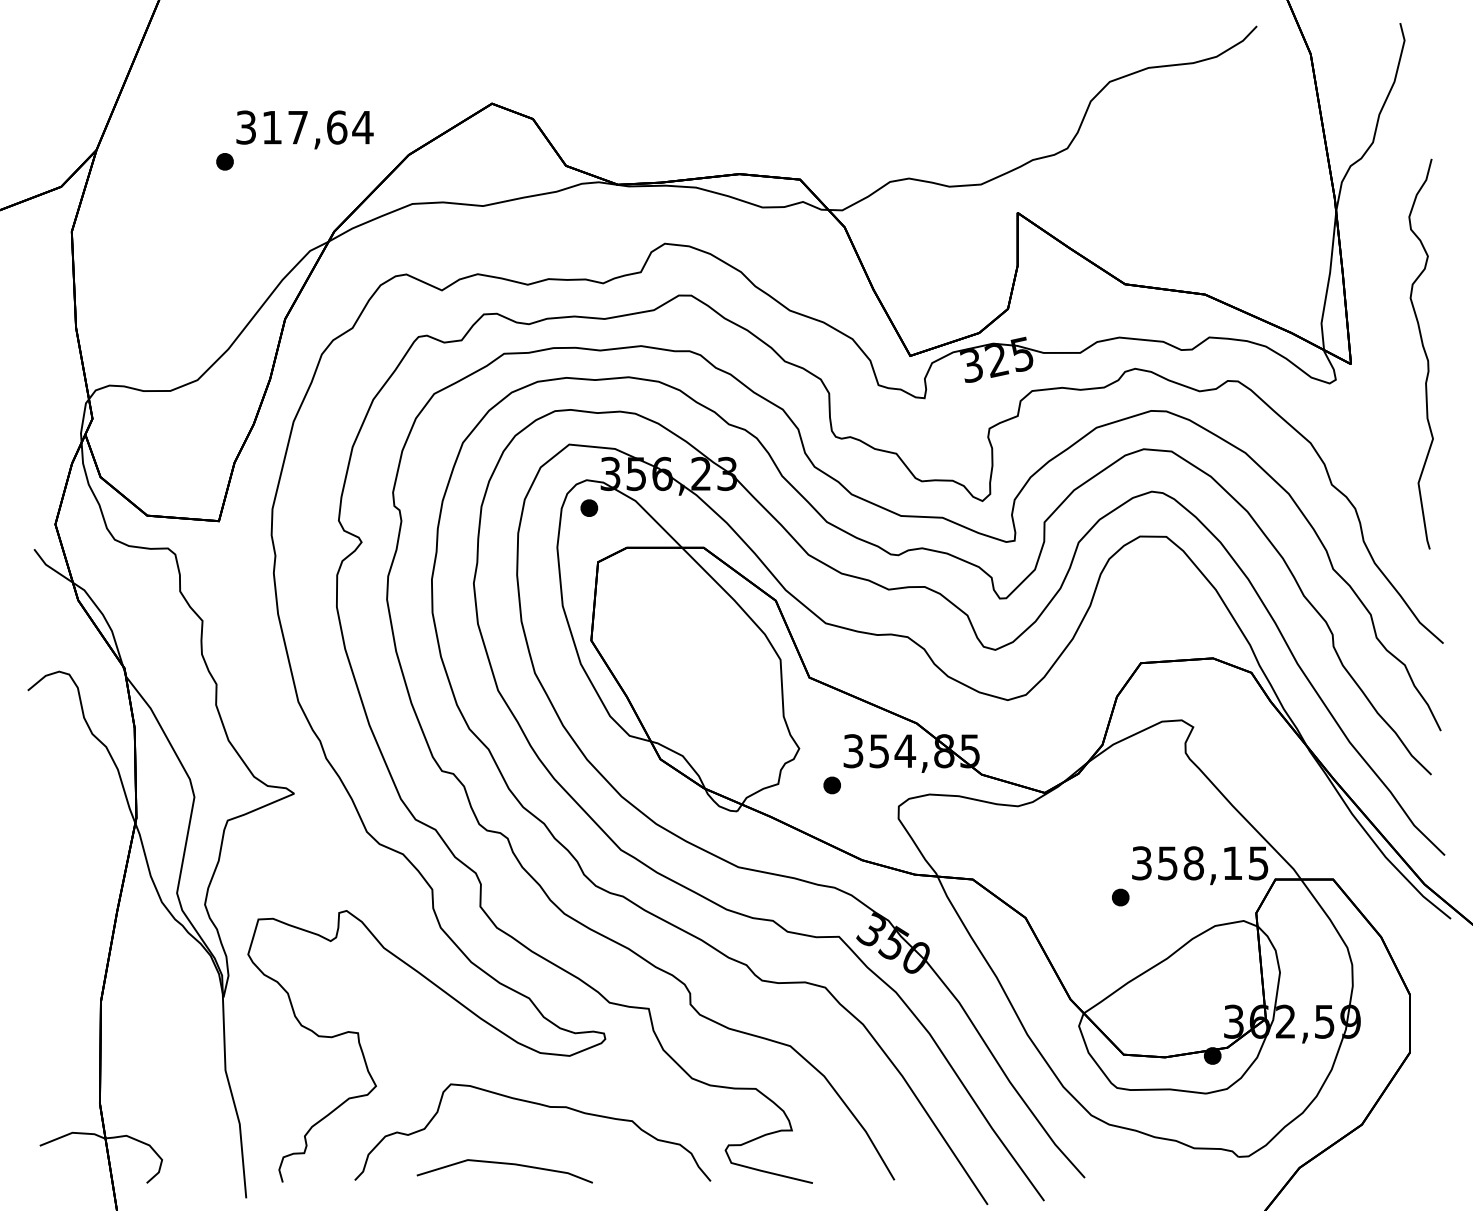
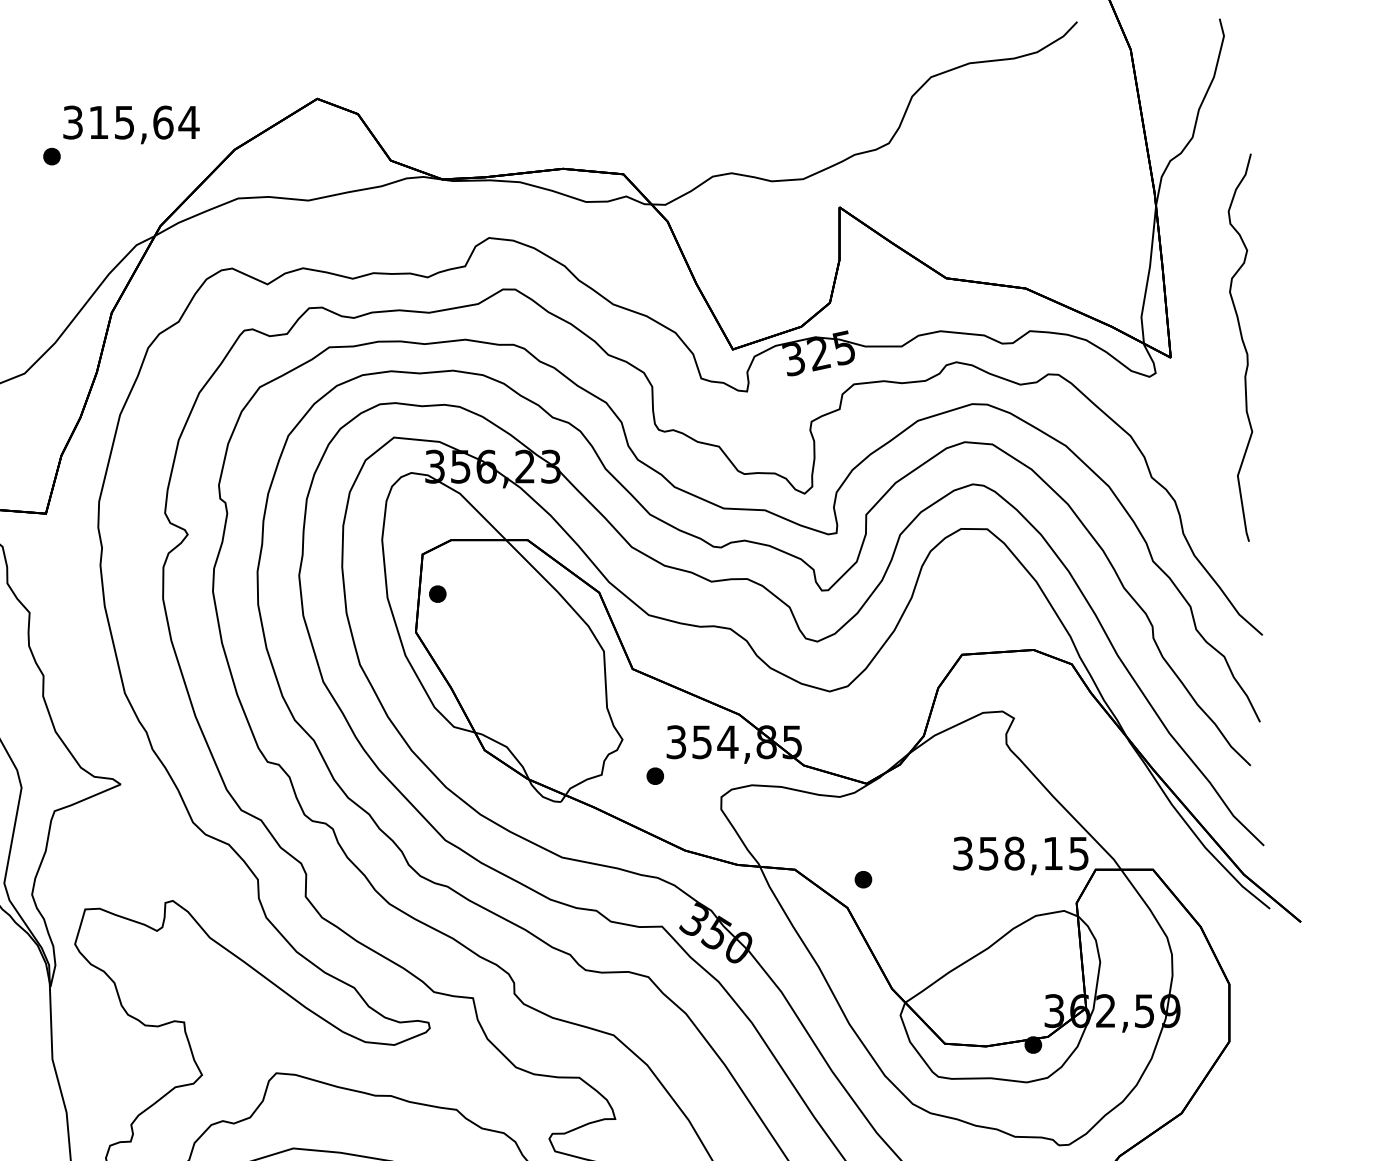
text: (297, 127) -> (123, 122), 317,64 -> 315,64
part: (589, 507) -> (437, 593), moved
part: (1120, 897) -> (863, 879), moved

